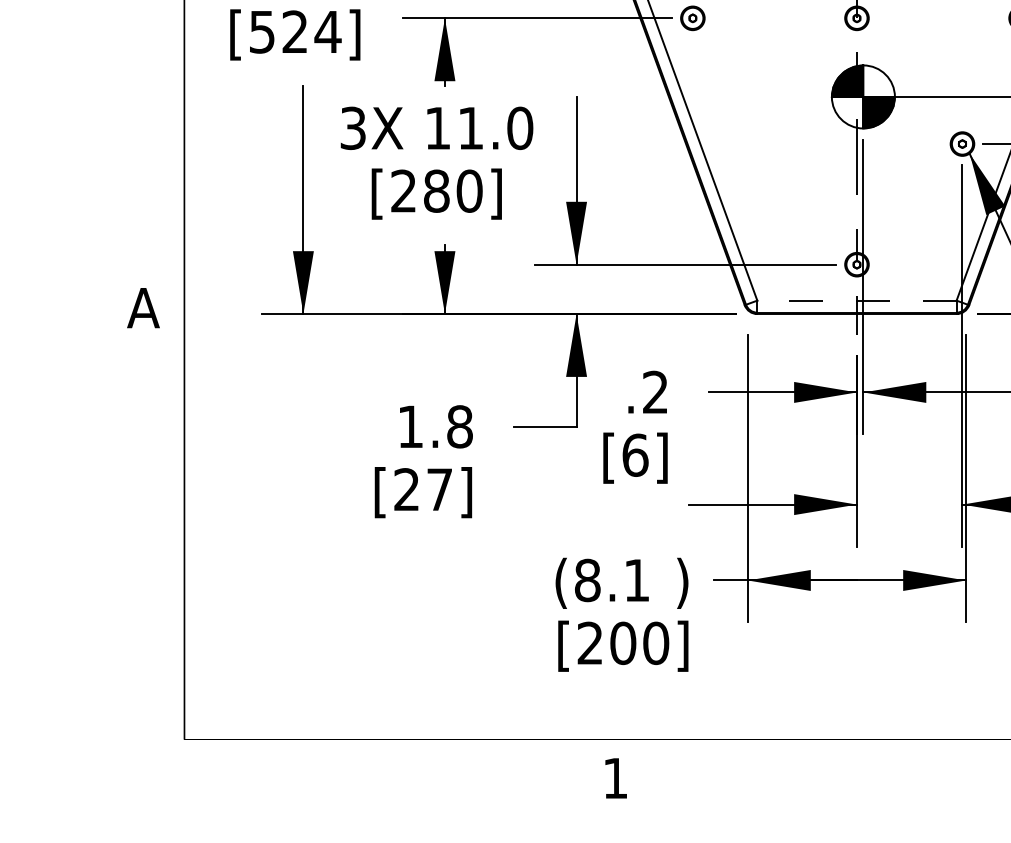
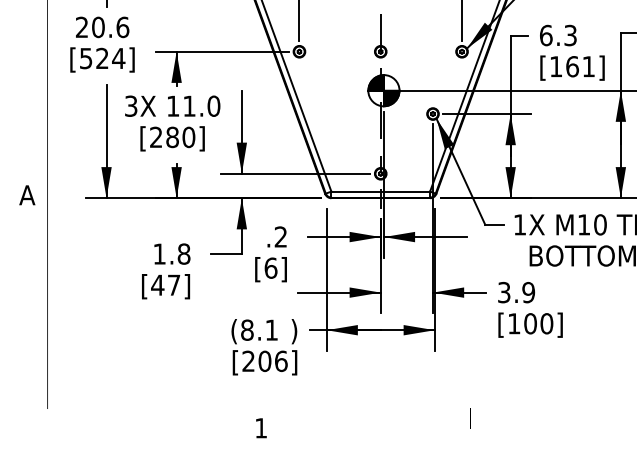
line: (856, 300) -> (380, 191), dashed -> solid
text: (406, 488) -> (157, 284), [27] -> [47]
text: (654, 641) -> (280, 360), [200] -> [206]

